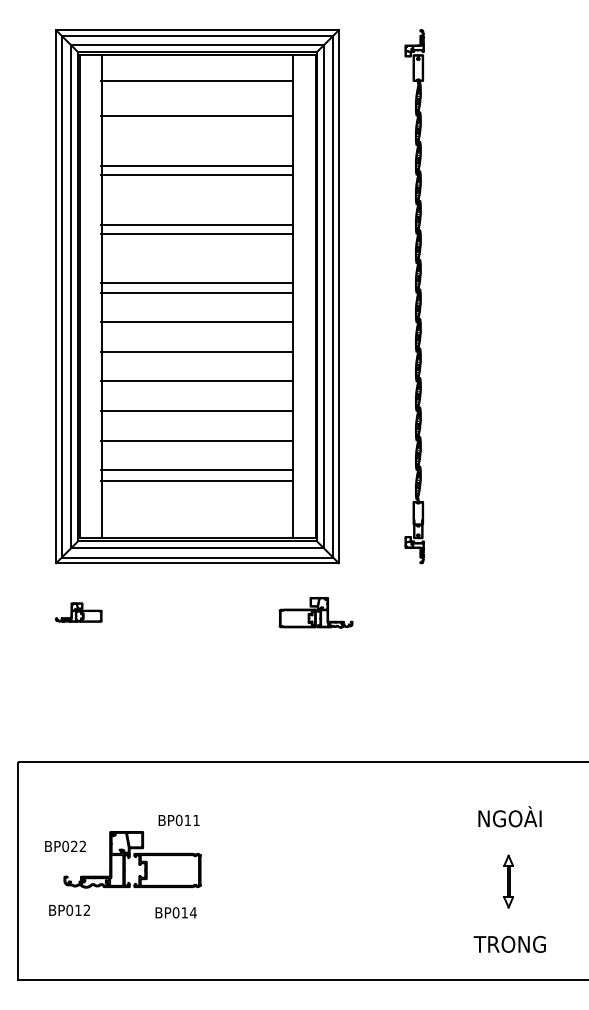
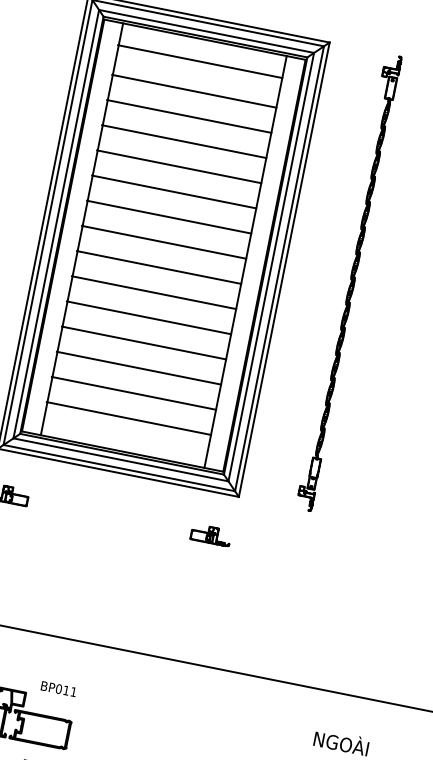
line: (196, 166) -> (188, 116), moved
line: (196, 225) -> (178, 166), moved
line: (196, 283) -> (168, 217), moved
line: (196, 480) -> (128, 418), moved
part: (315, 612) -> (210, 535), size x0.62

